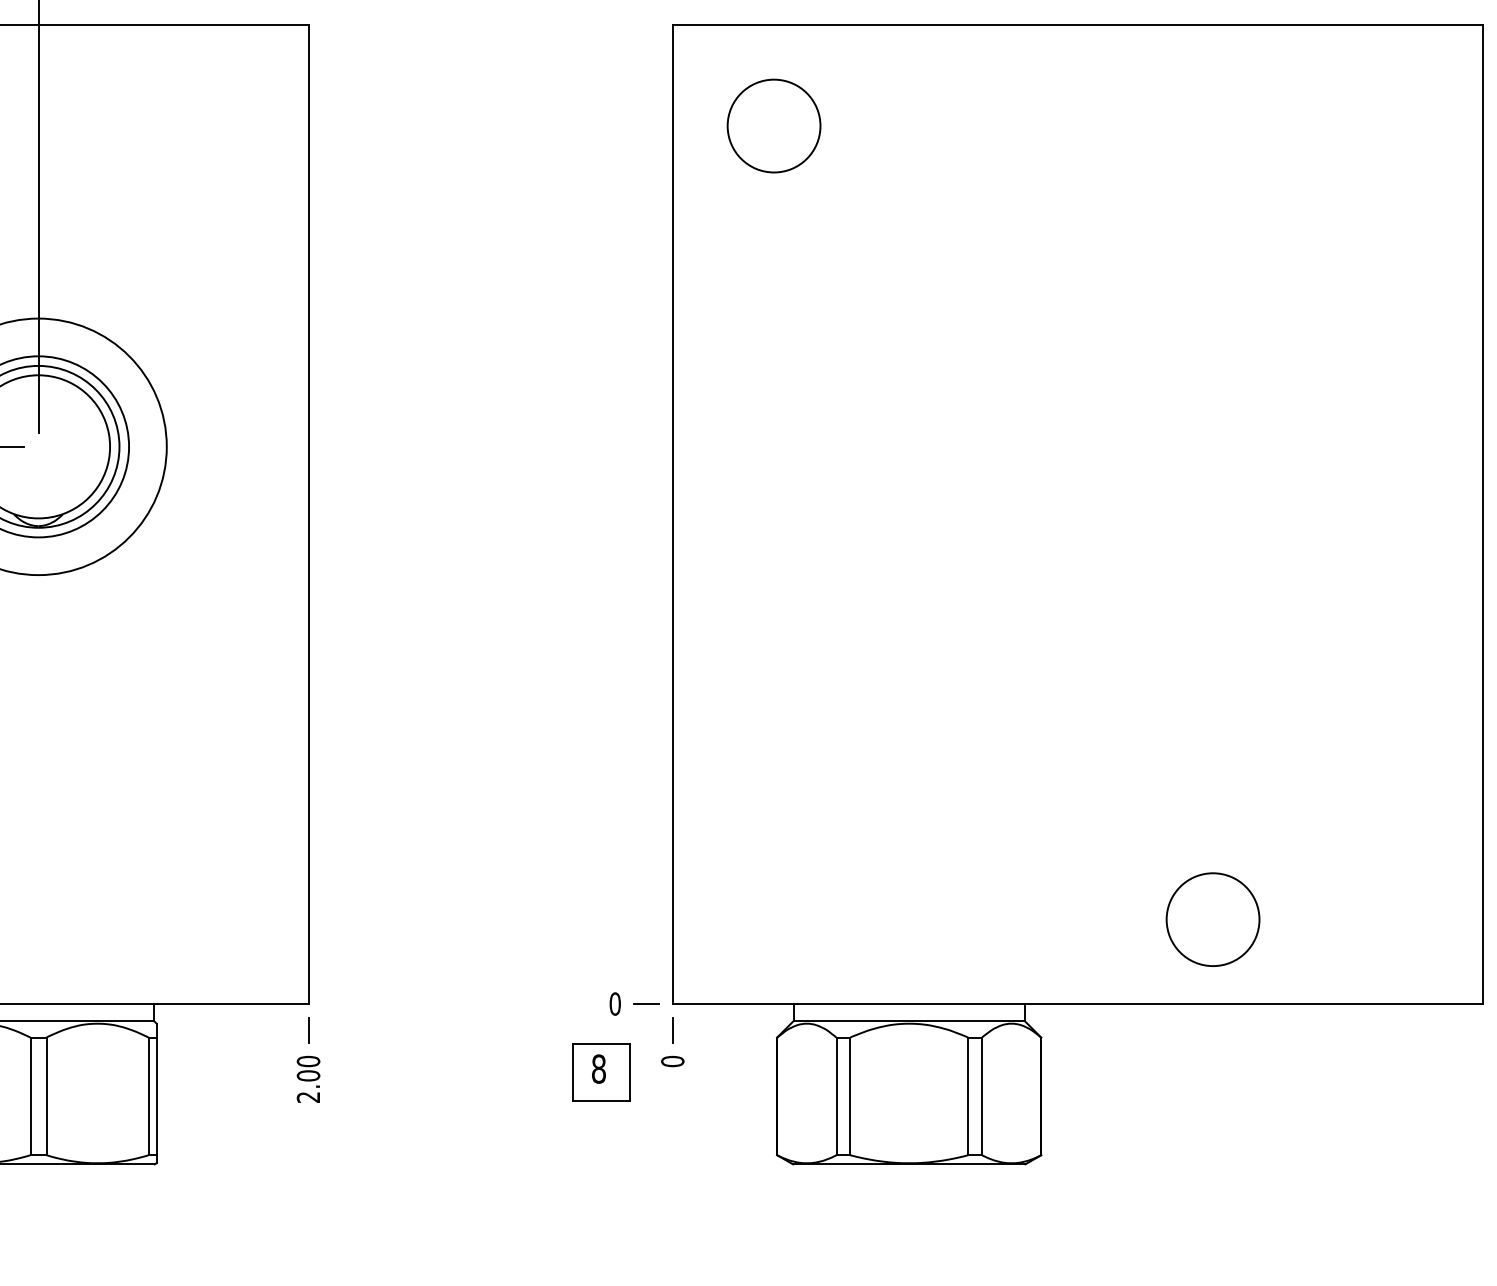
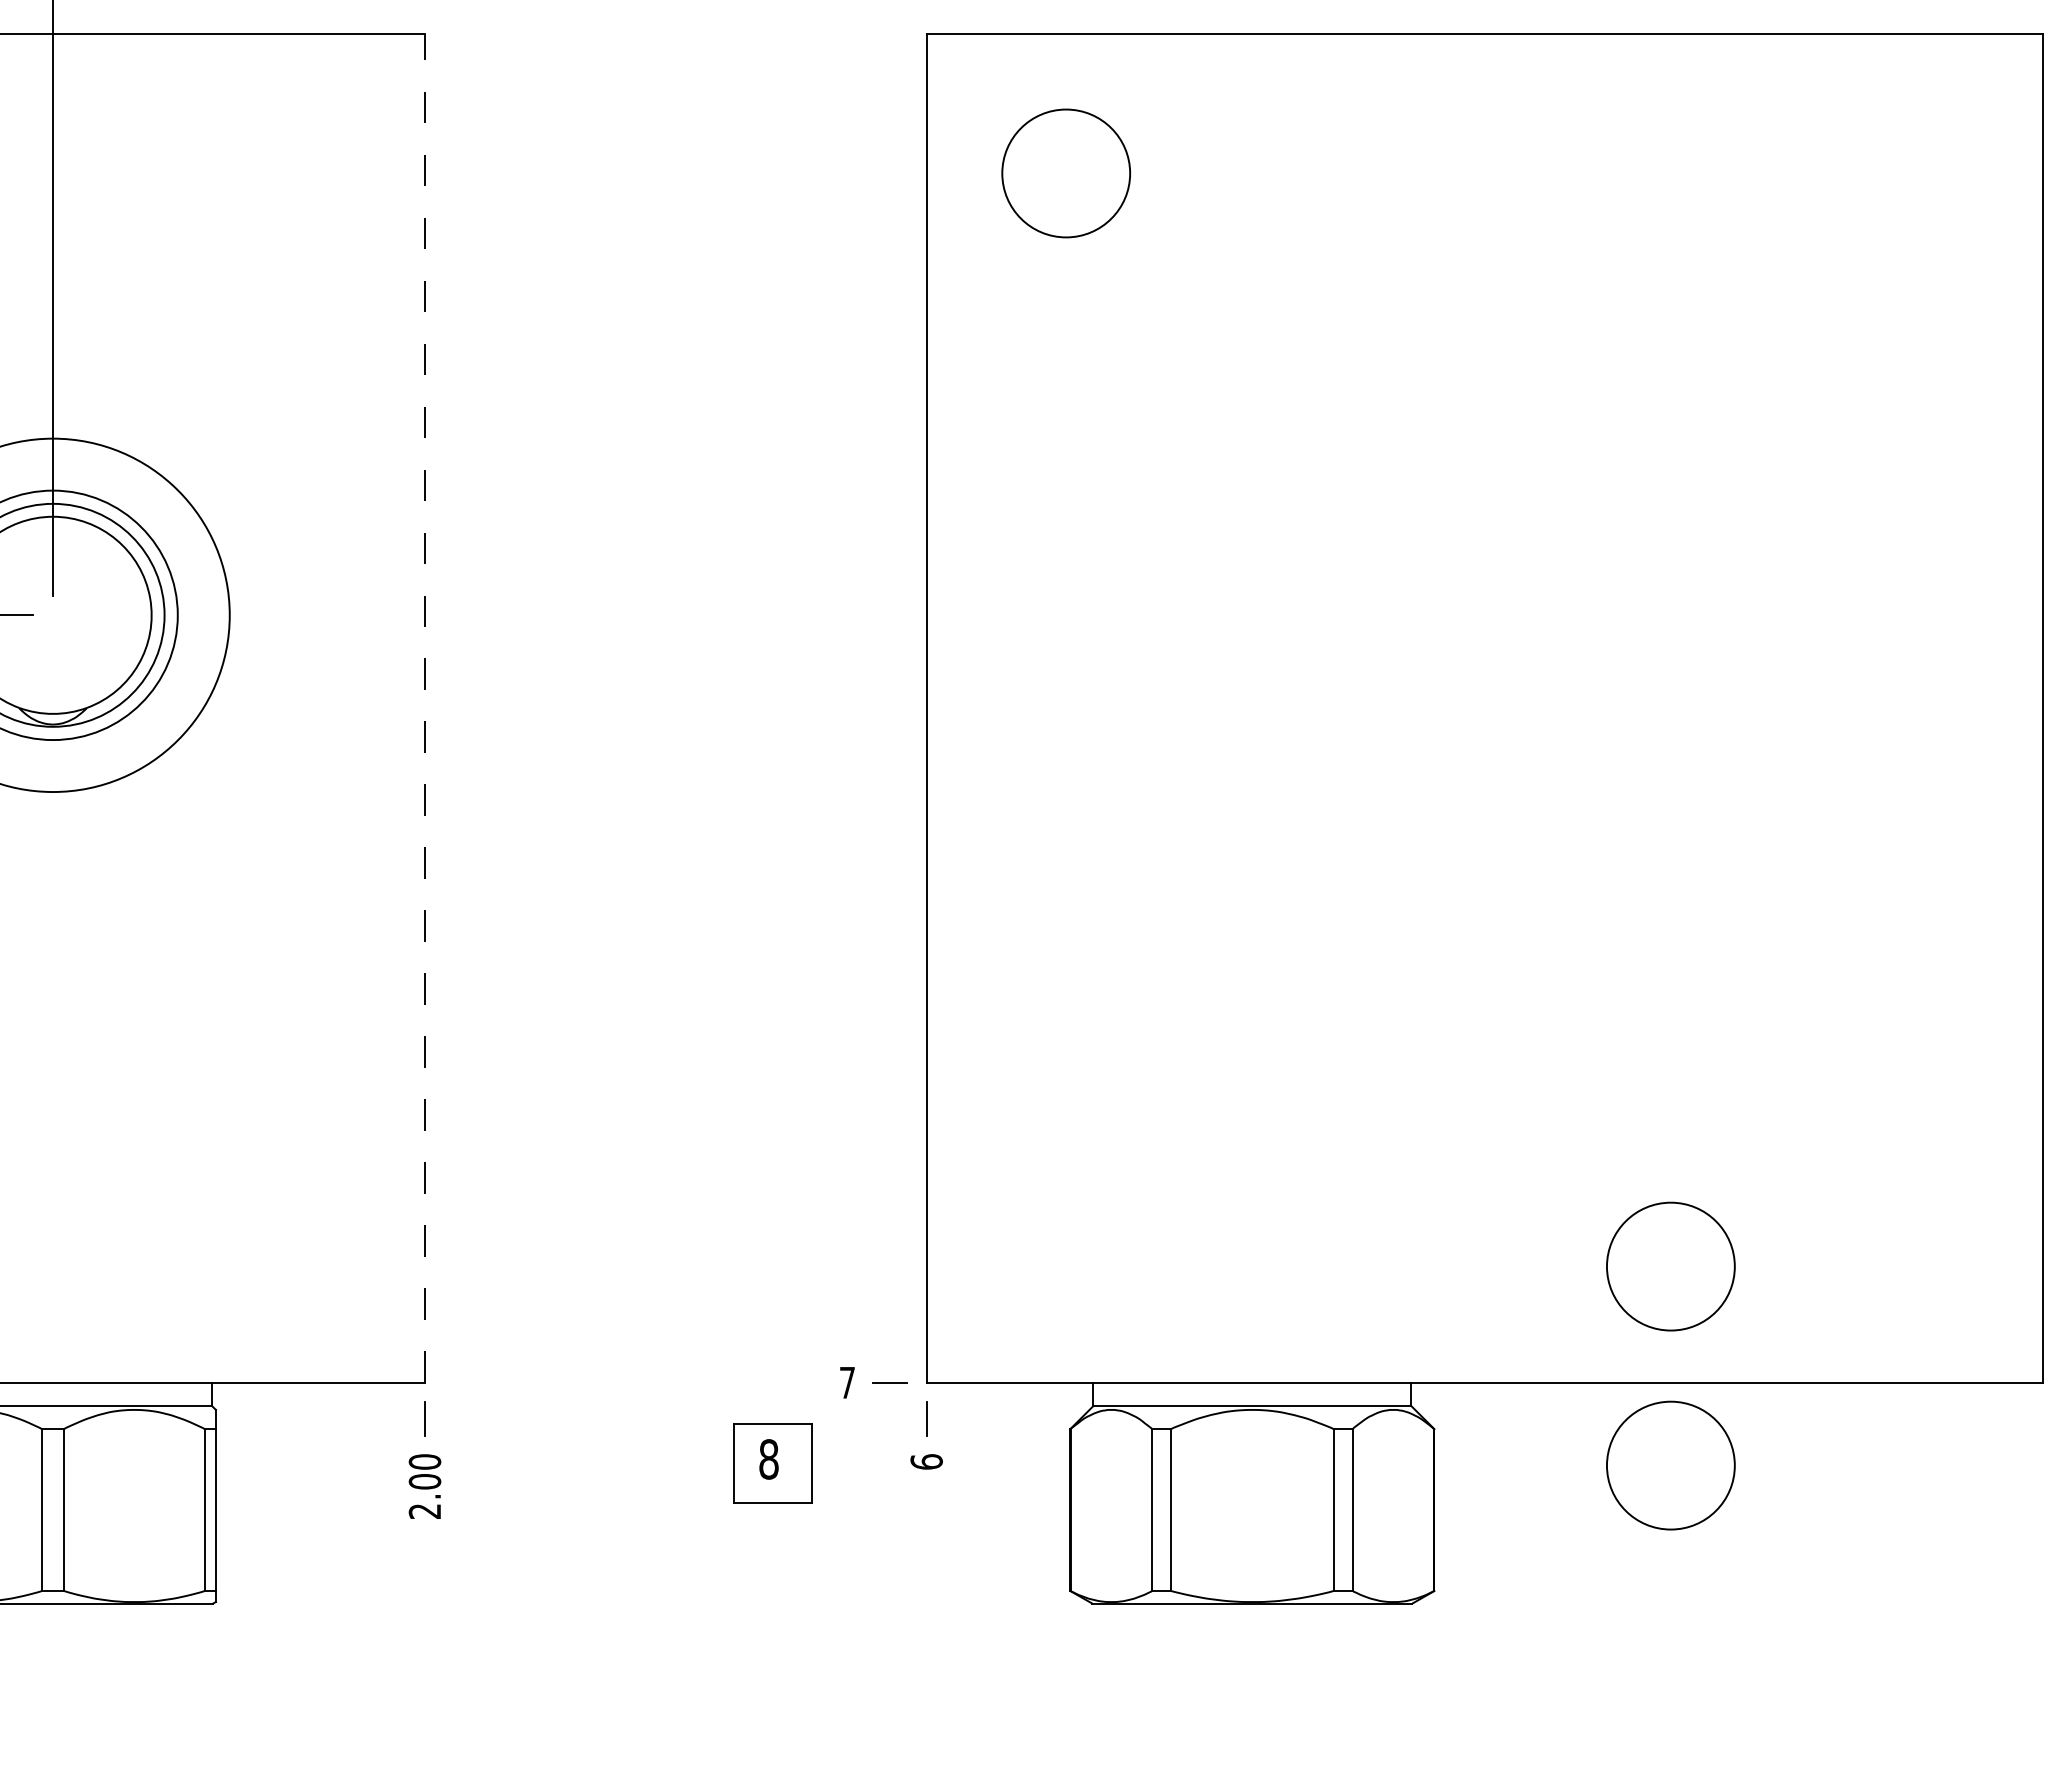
line: (308, 513) -> (425, 707), solid -> dashed
text: (615, 1003) -> (847, 1382), 0 -> 7
text: (672, 1061) -> (926, 1461), 0 -> 6
circle: (1212, 1064) -> (1670, 1465), added
part: (601, 1072) -> (772, 1463), moved

